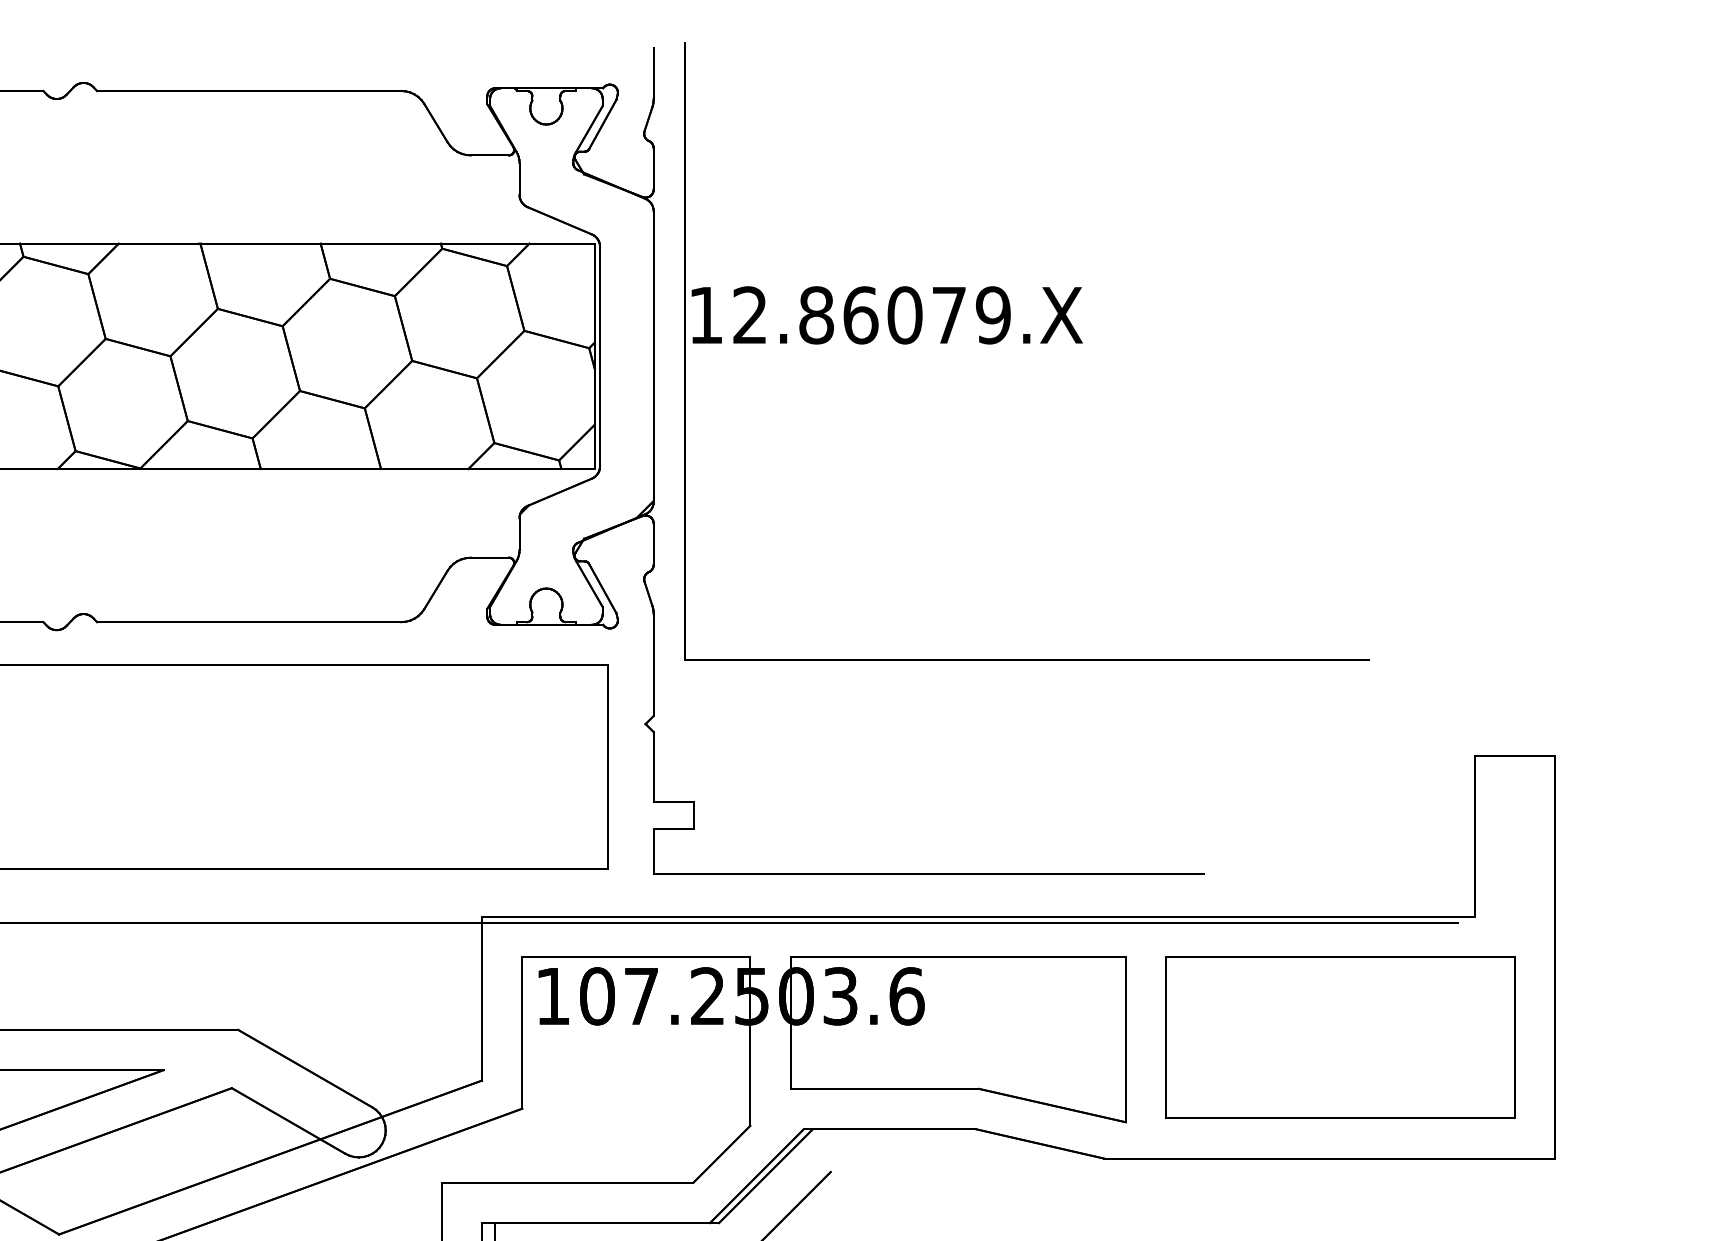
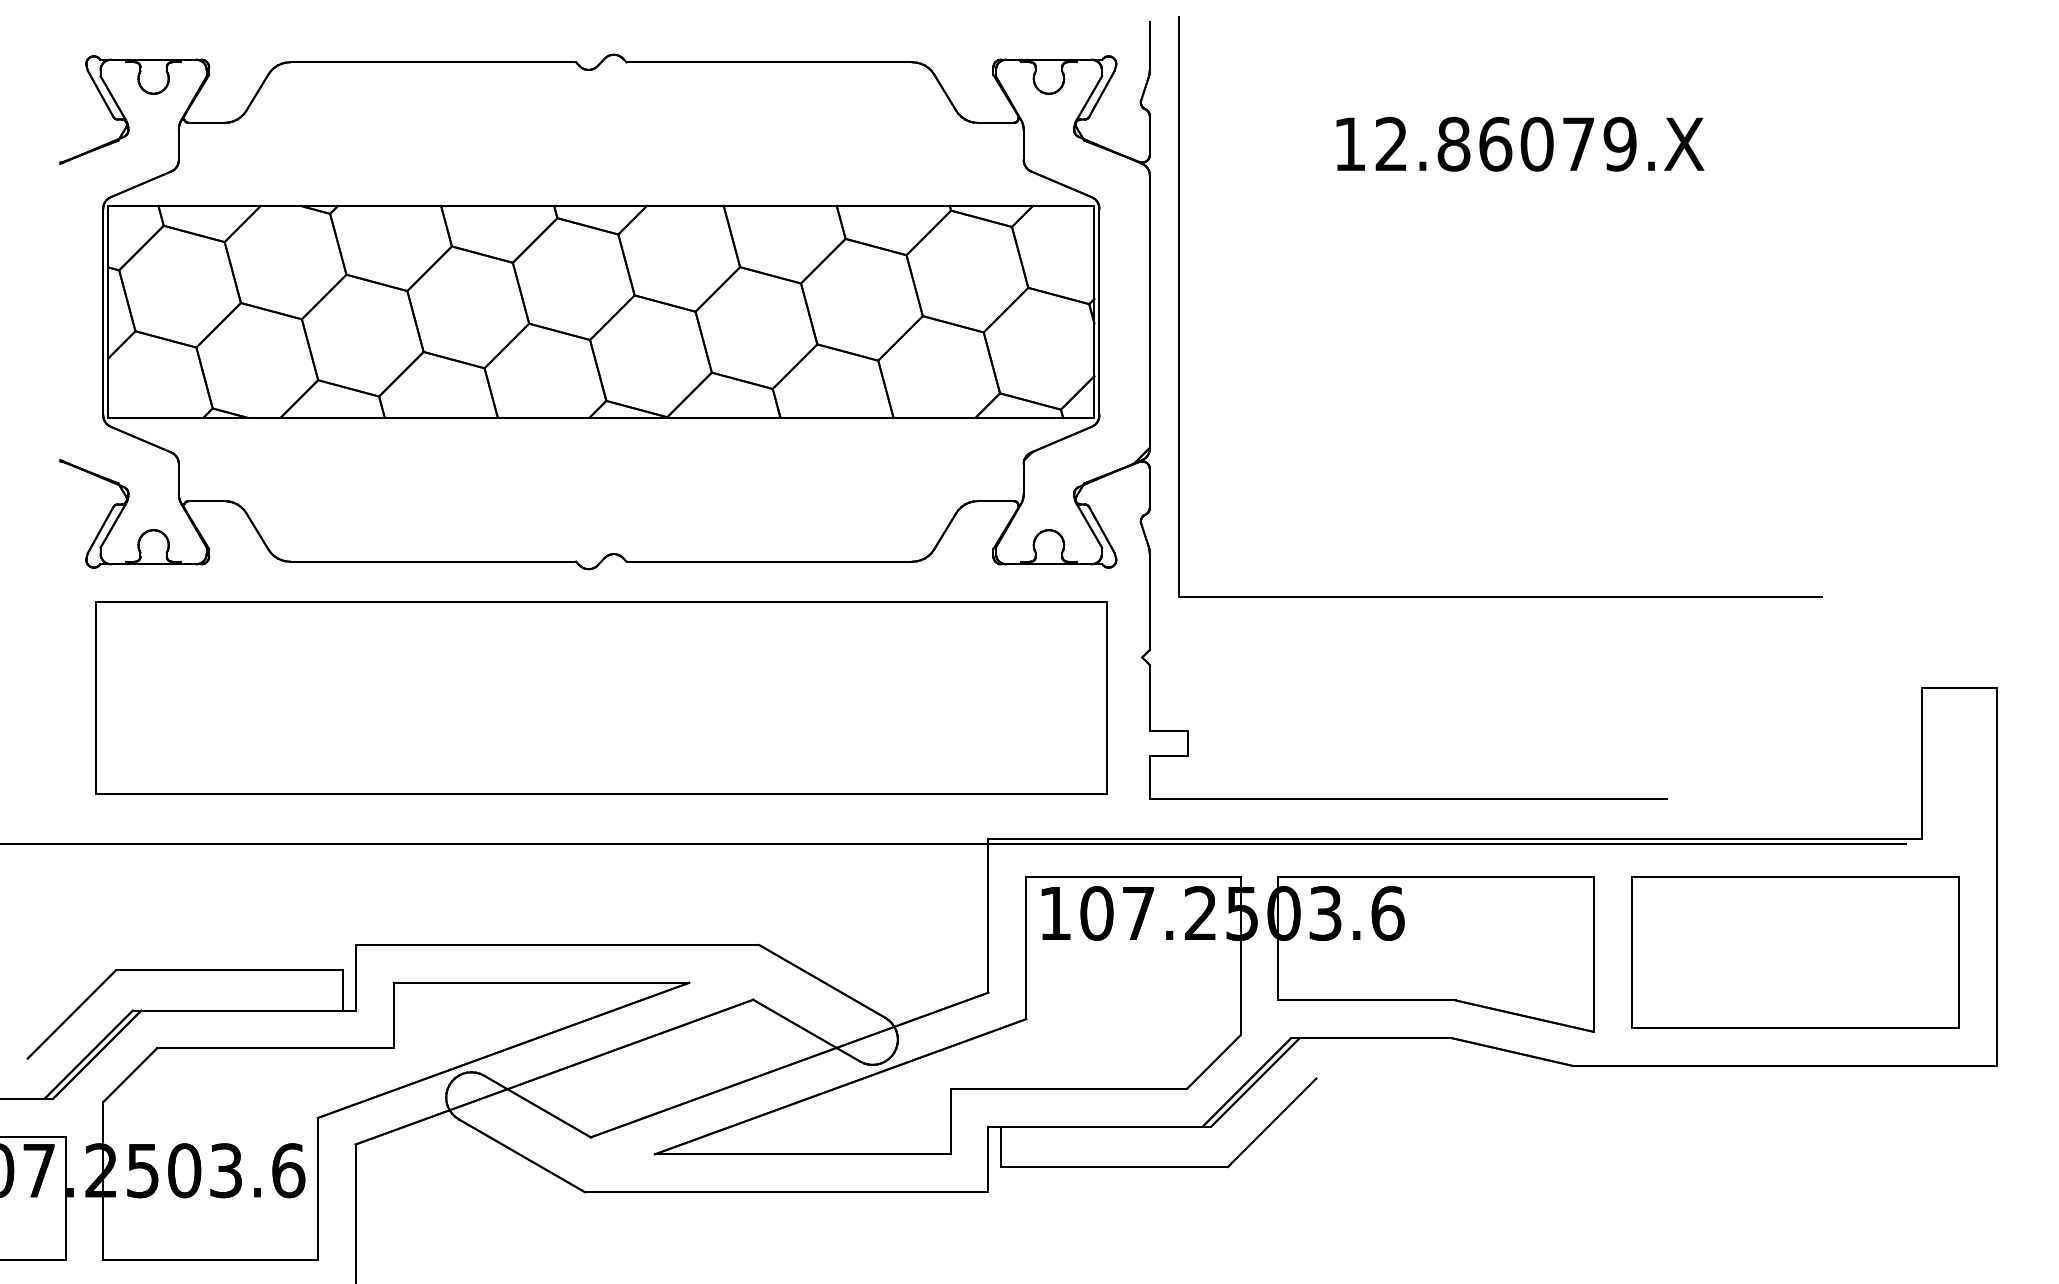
text: (887, 314) -> (1520, 143), moved

